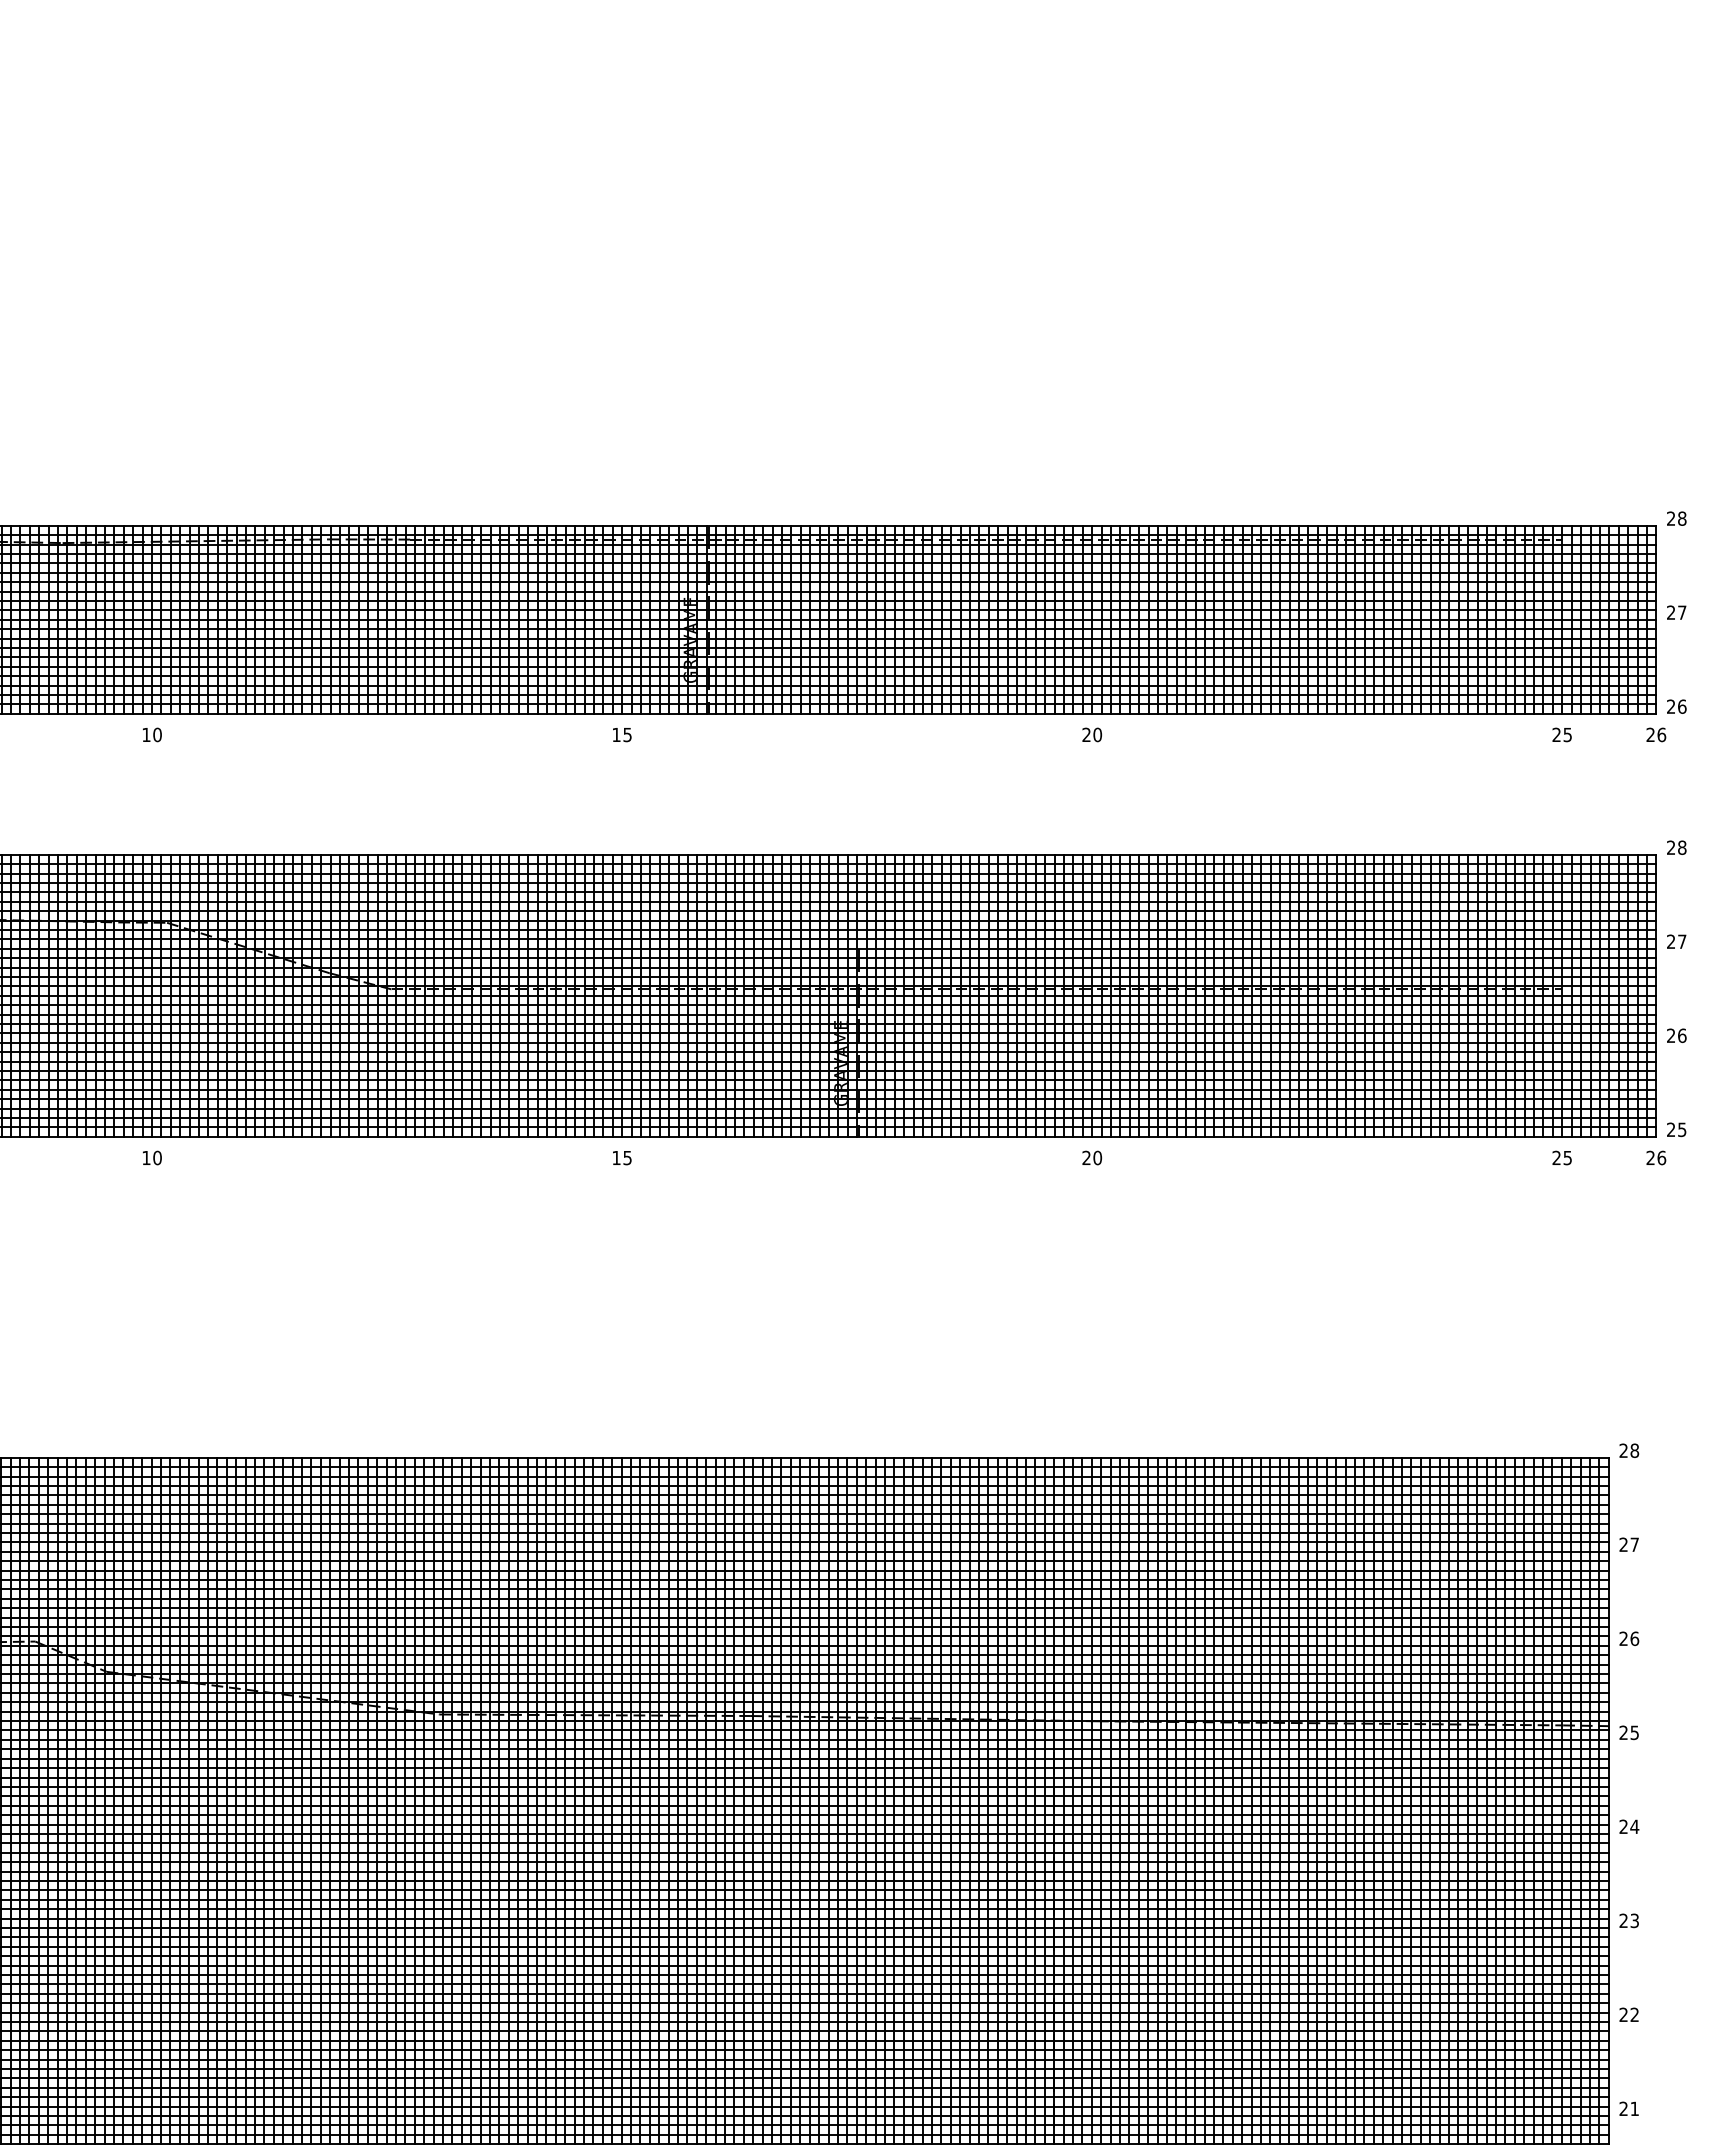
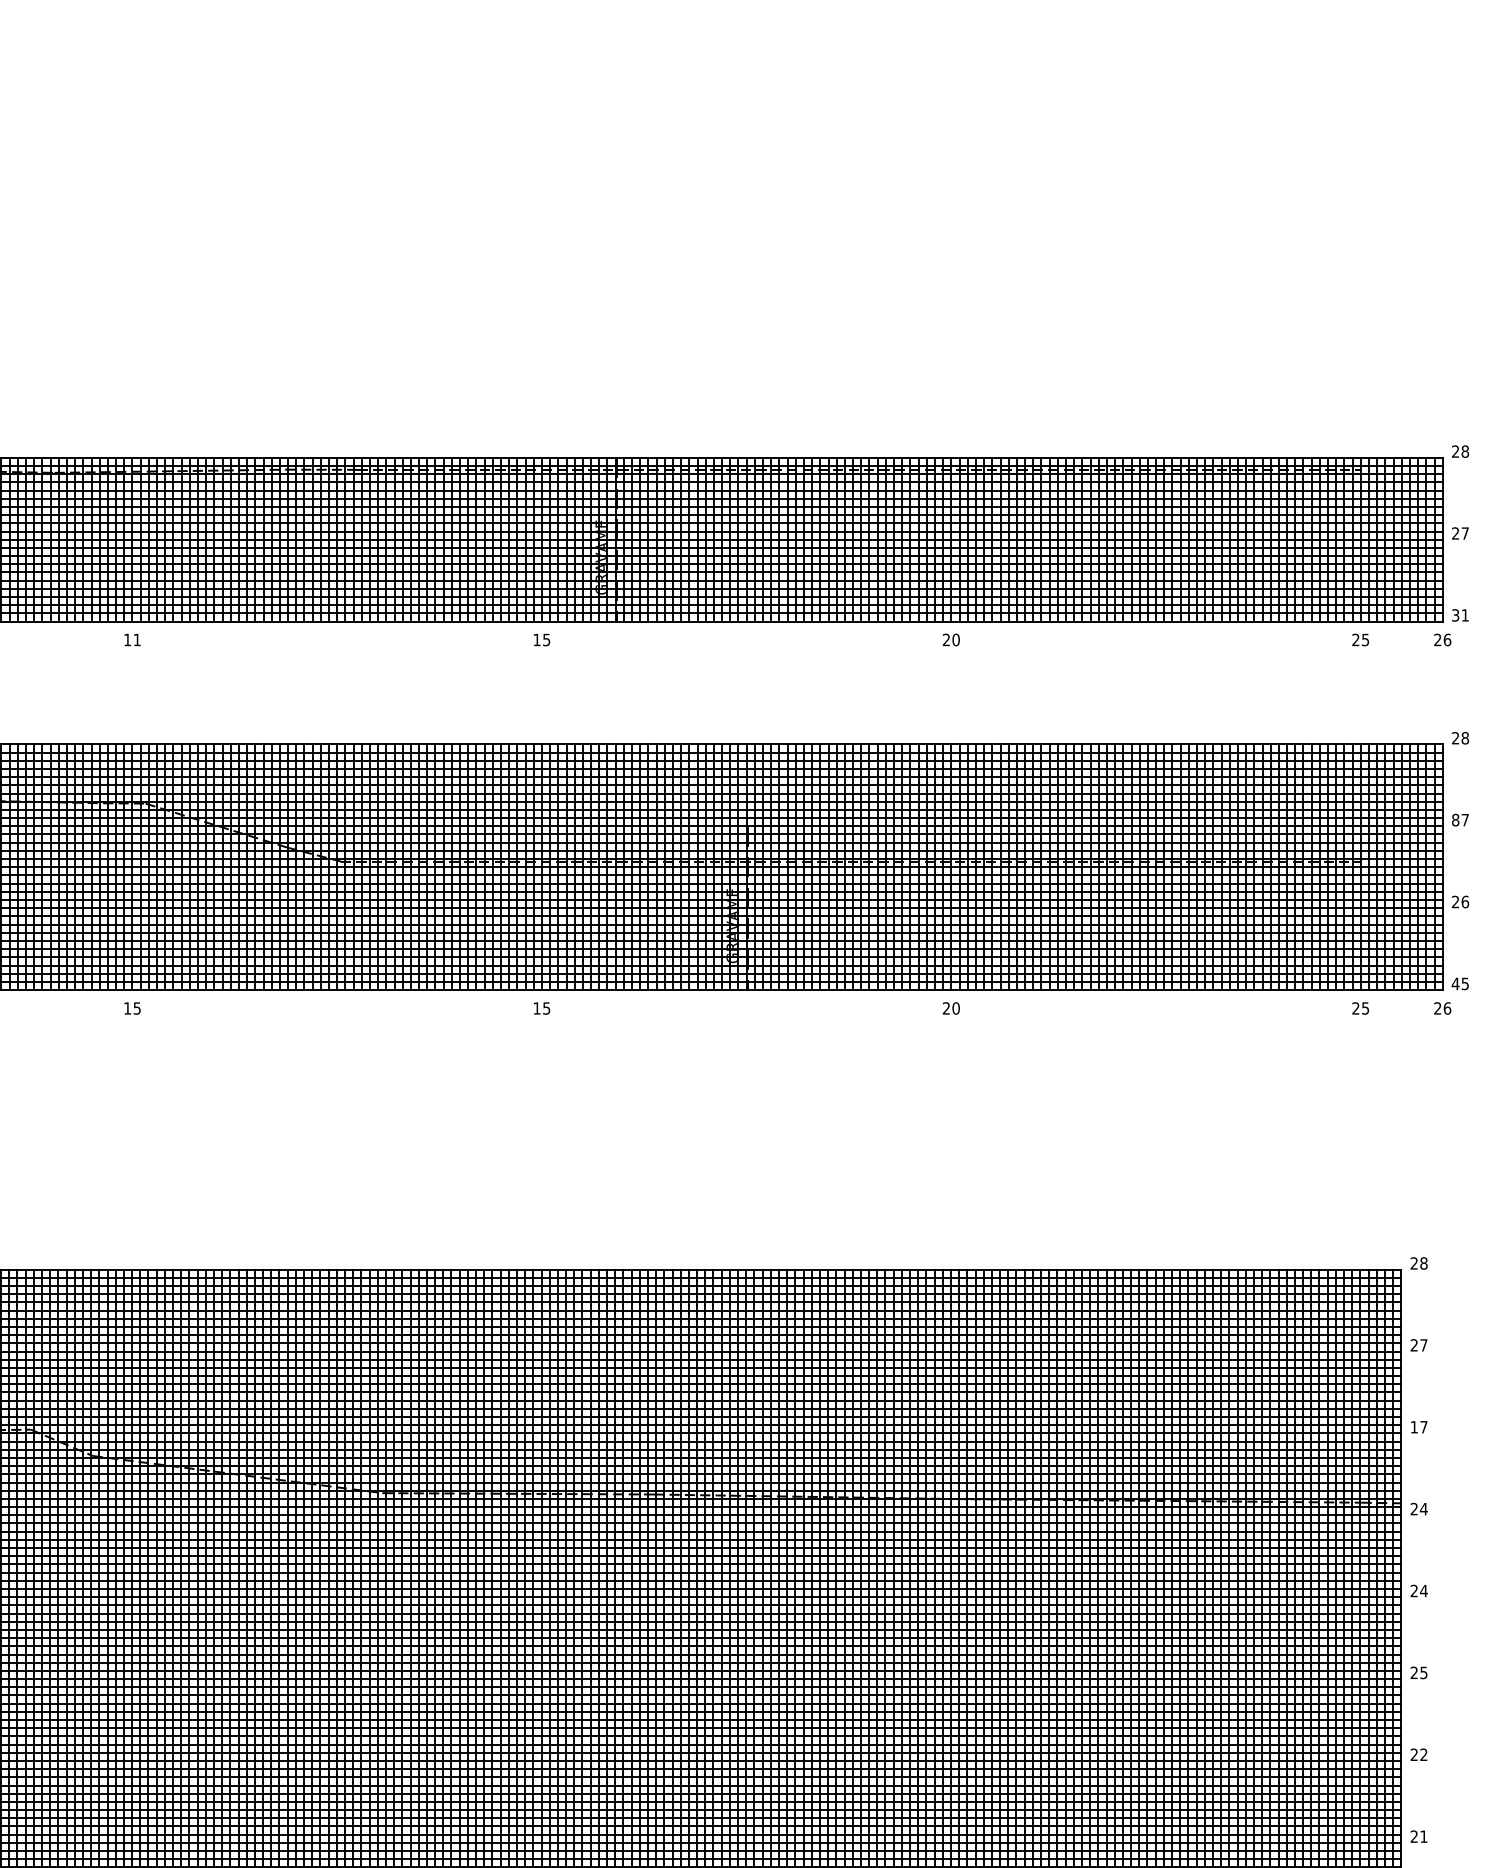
text: (1676, 706) -> (1460, 615), 26 -> 31
text: (157, 734) -> (137, 639), 10 -> 11
text: (1671, 941) -> (1455, 819), 27 -> 87
text: (1670, 1129) -> (1455, 983), 25 -> 45
text: (157, 1157) -> (137, 1008), 10 -> 15
text: (1629, 1638) -> (1419, 1426), 26 -> 17
text: (1634, 1732) -> (1423, 1508), 25 -> 24
text: (1634, 1920) -> (1423, 1672), 23 -> 25

